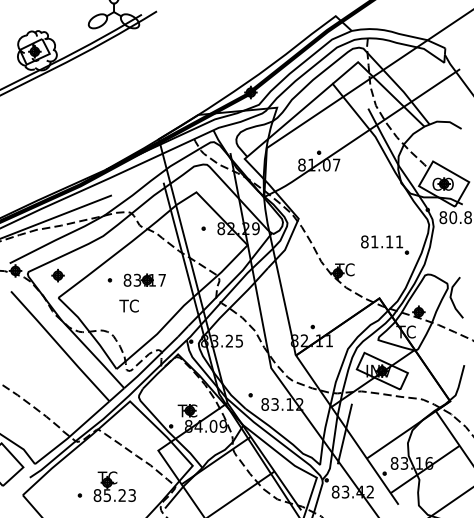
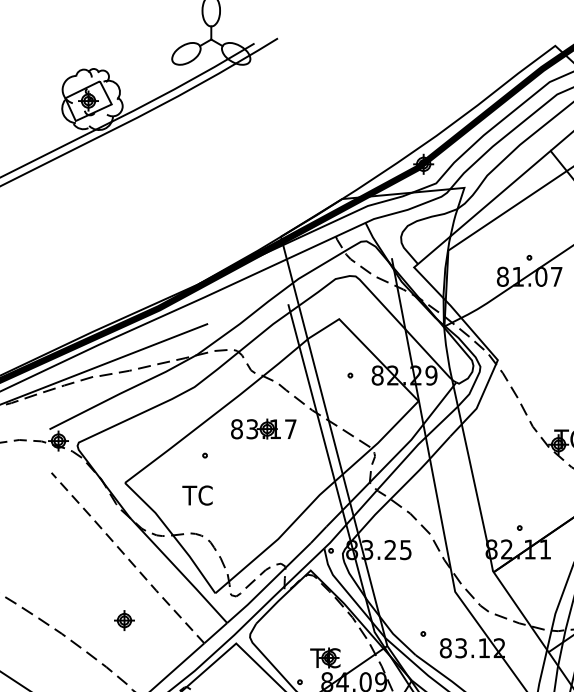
part: (57, 275) -> (123, 620), moved
part: (144, 279) -> (263, 427), moved
text: (128, 305) -> (196, 494), moved
line: (60, 346) -> (128, 558), solid -> dashed

